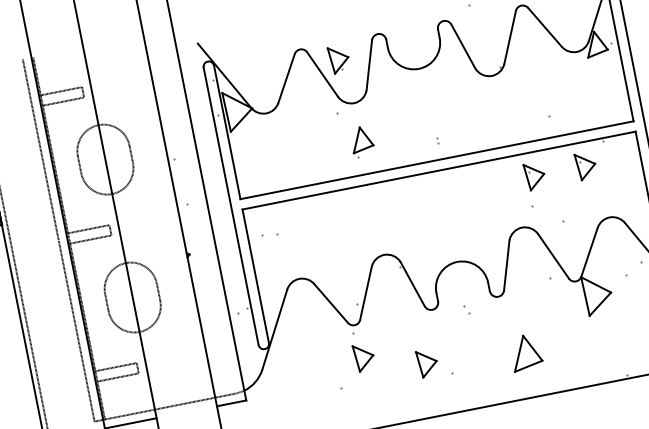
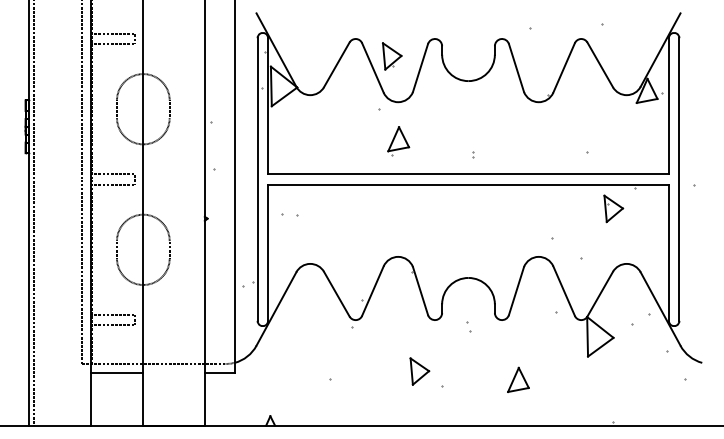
part: (534, 175) -> (561, 208), removed
part: (525, 351) -> (518, 379), size x0.71
part: (363, 357) -> (358, 353), removed

